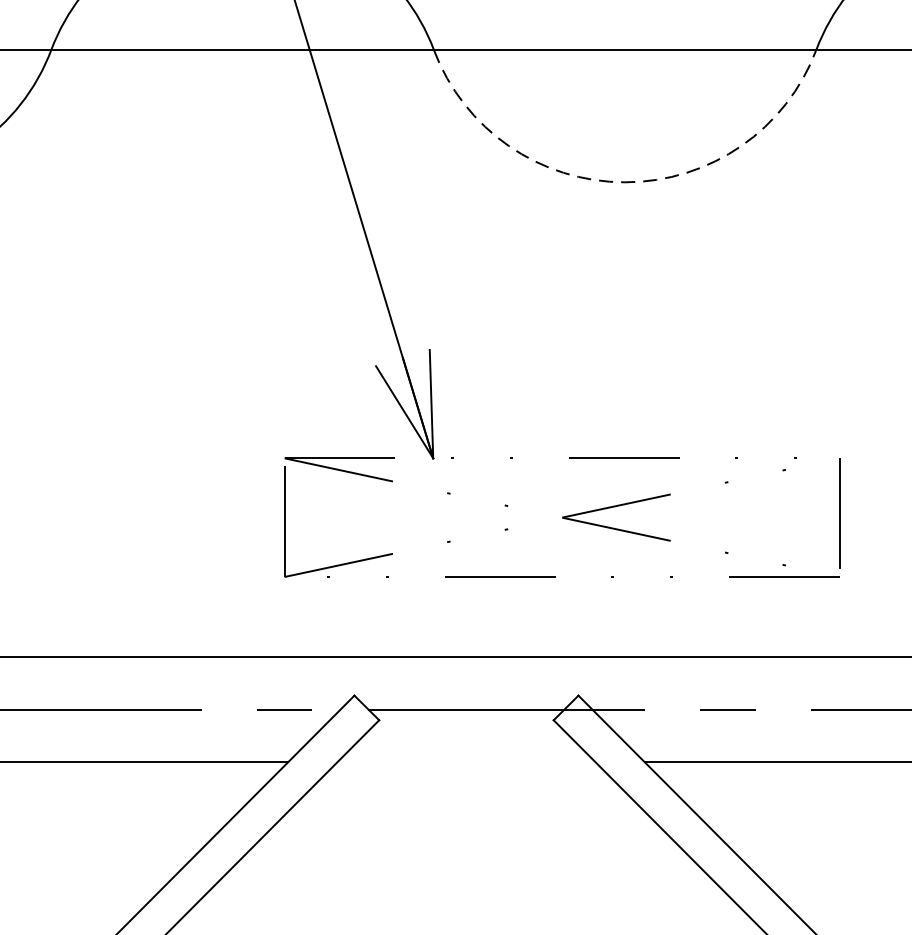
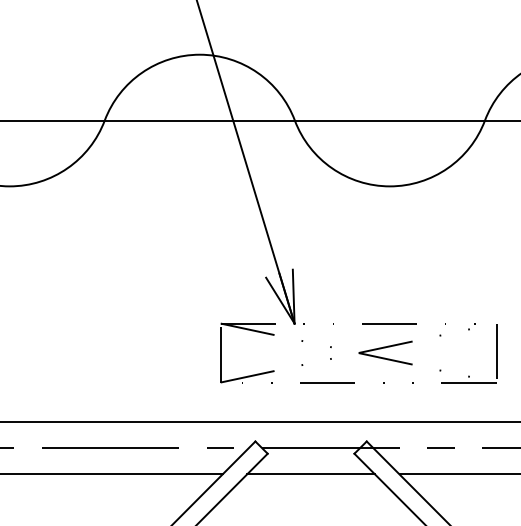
arc: (624, 182) -> (389, 186), dashed -> solid
line: (467, 762) -> (311, 474), added

